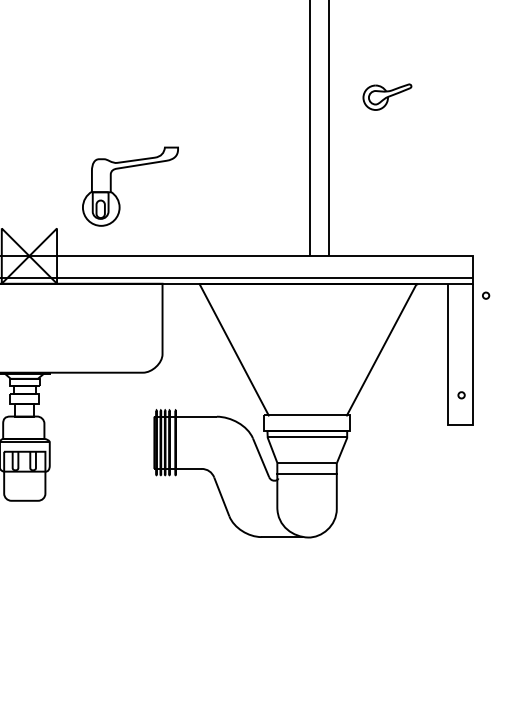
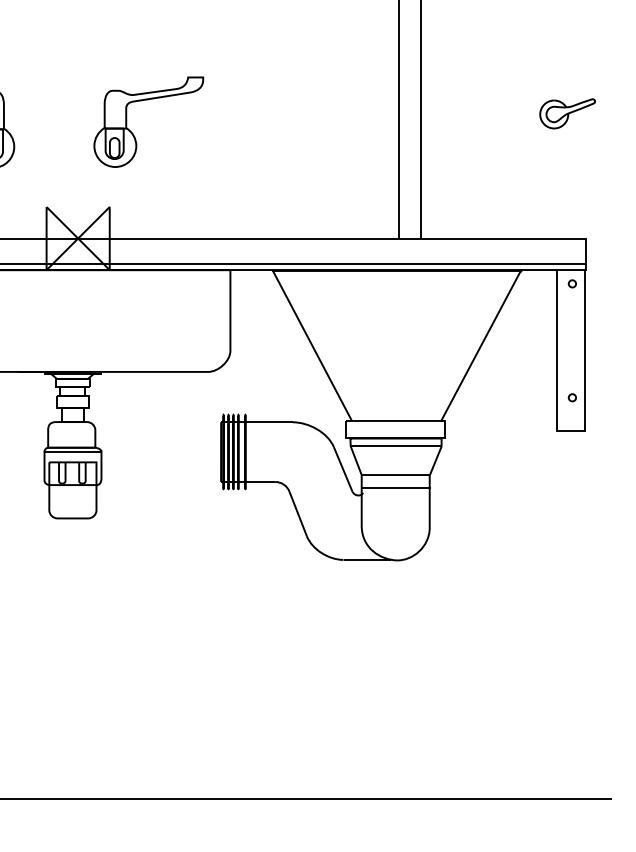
part: (387, 96) -> (567, 113), moved
part: (117, 196) -> (133, 133), moved
part: (485, 295) -> (571, 283), moved

